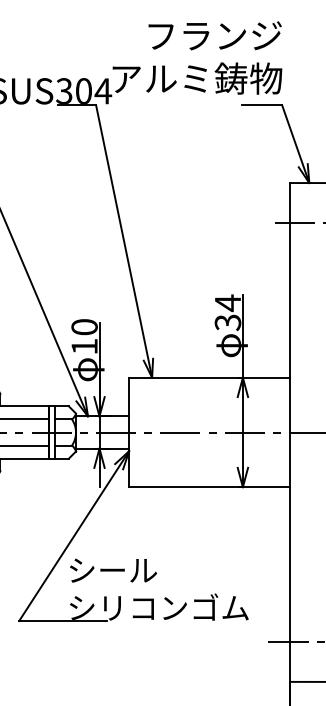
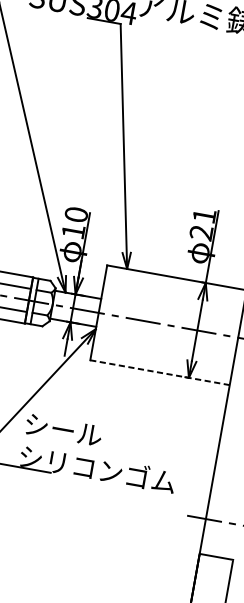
text: (228, 312) -> (203, 224), 34 -> 21
line: (209, 487) -> (159, 372), solid -> dashed

